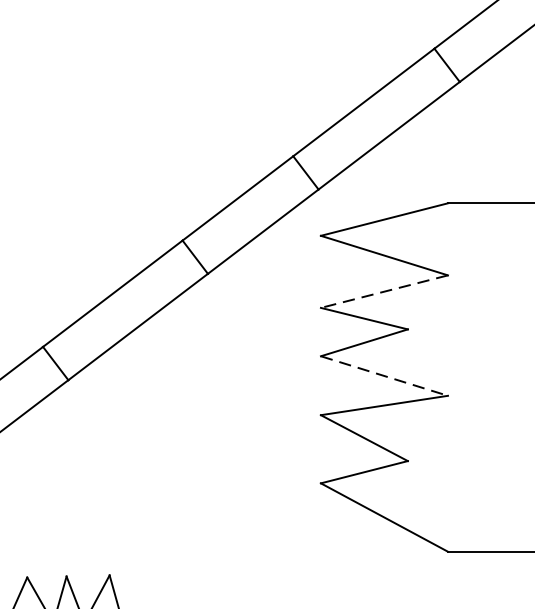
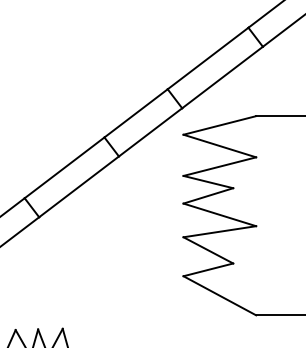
line: (383, 291) -> (219, 166), dashed -> solid
line: (385, 377) -> (220, 215), dashed -> solid

